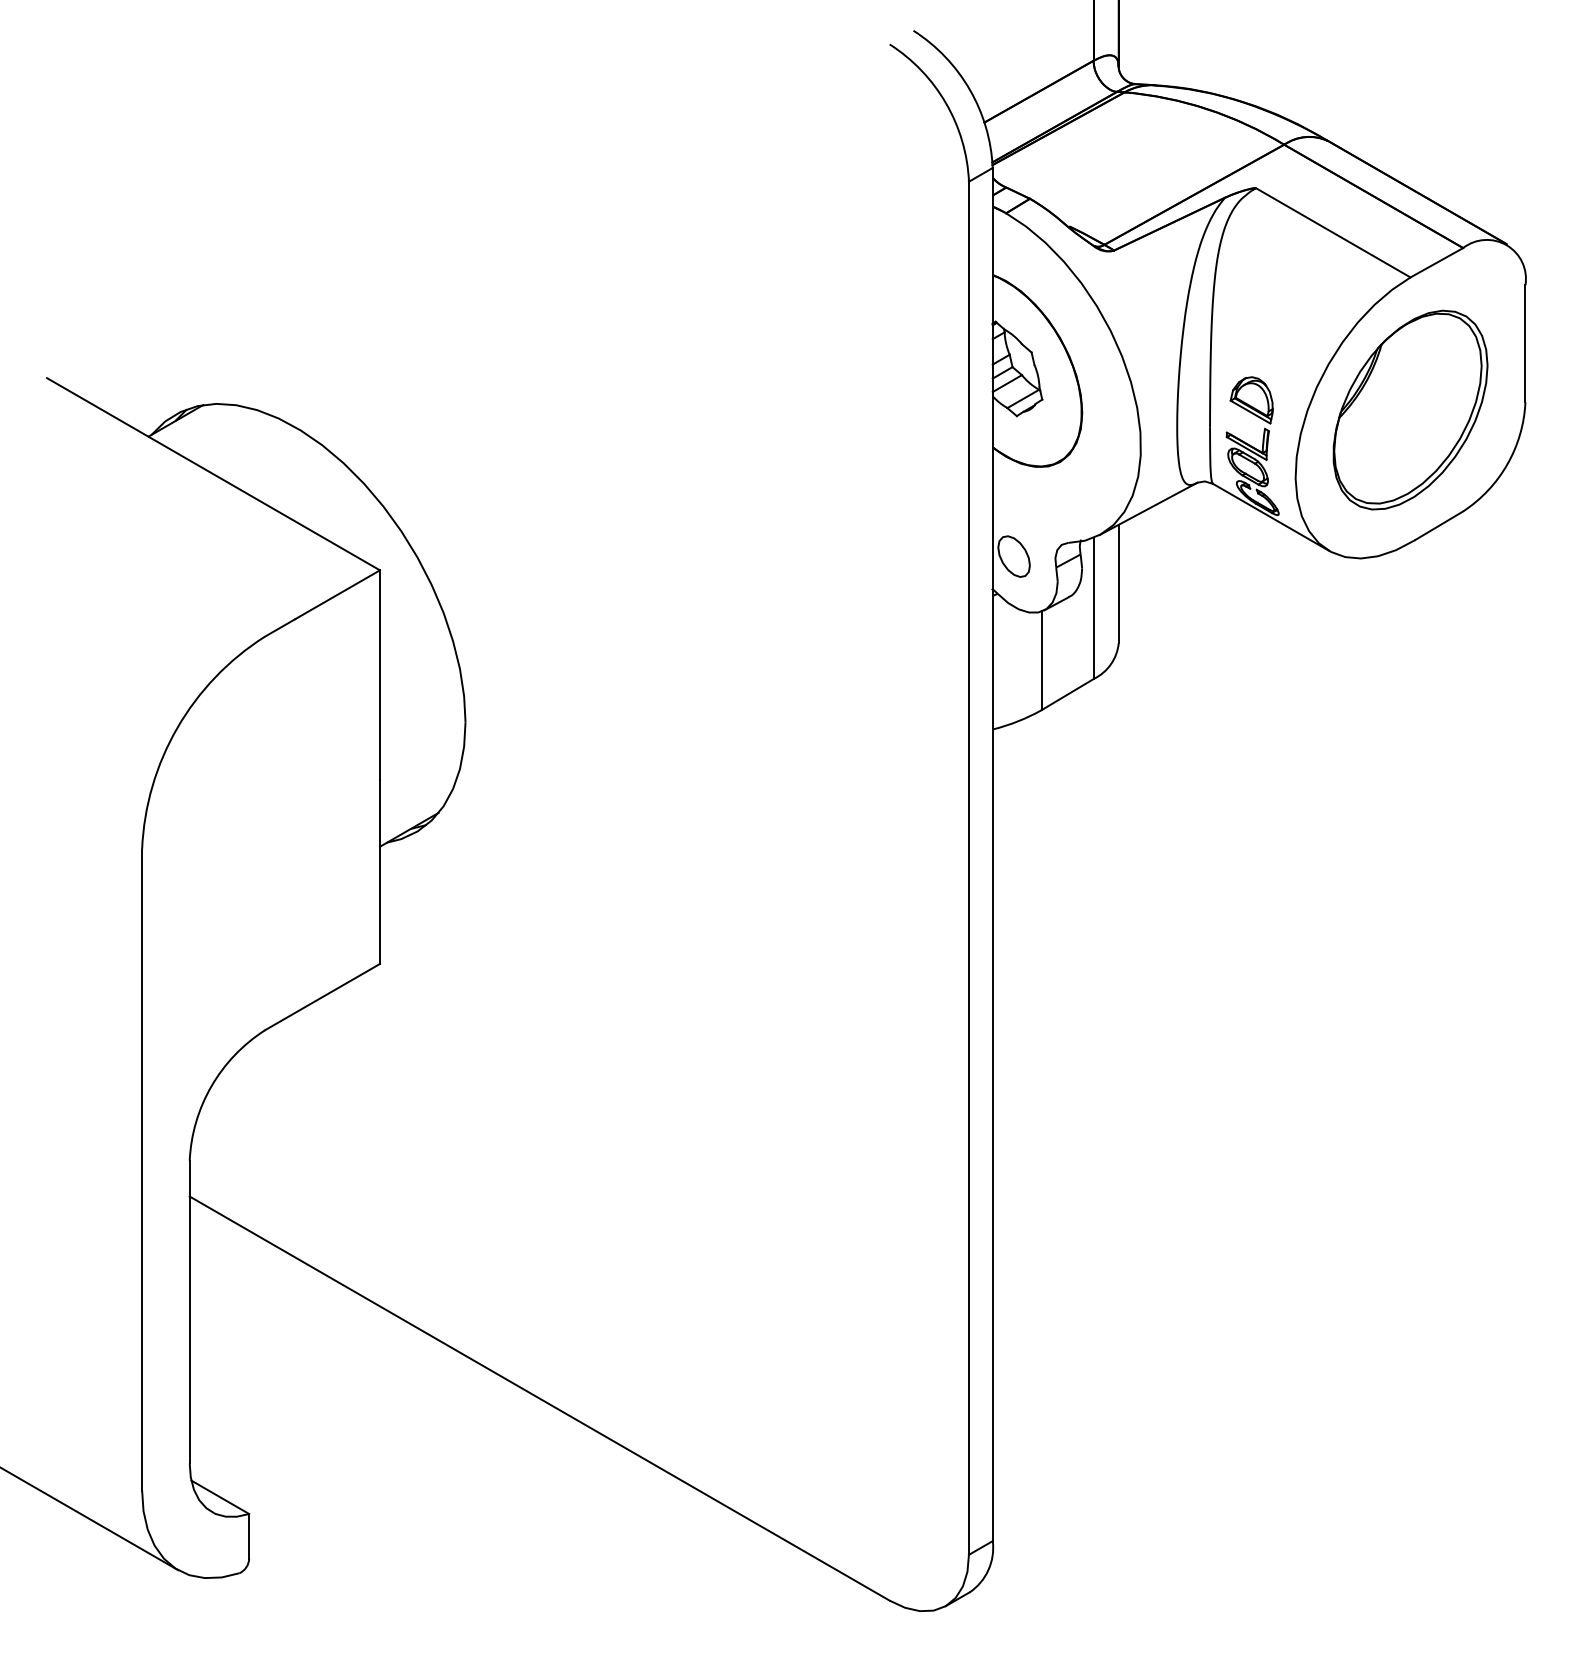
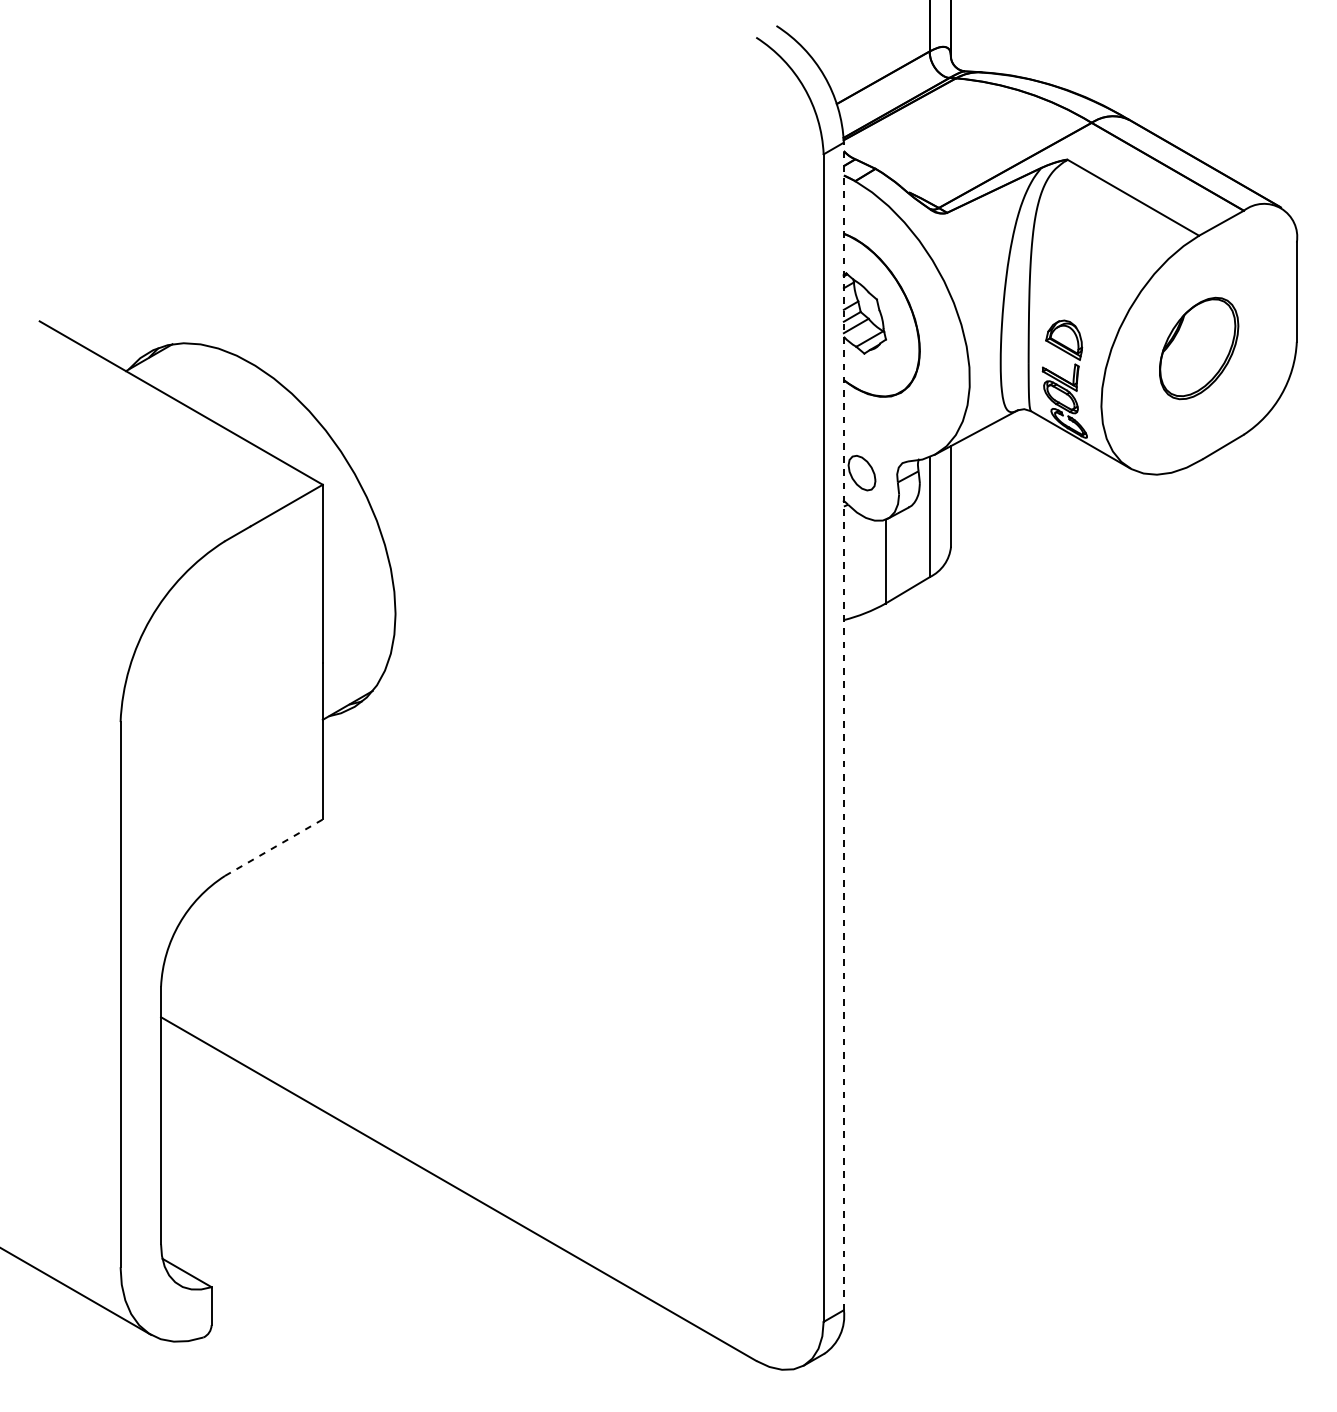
part: (1410, 409) -> (1199, 348), size x0.6
line: (992, 854) -> (843, 726), solid -> dashed
line: (322, 996) -> (273, 847), solid -> dashed

